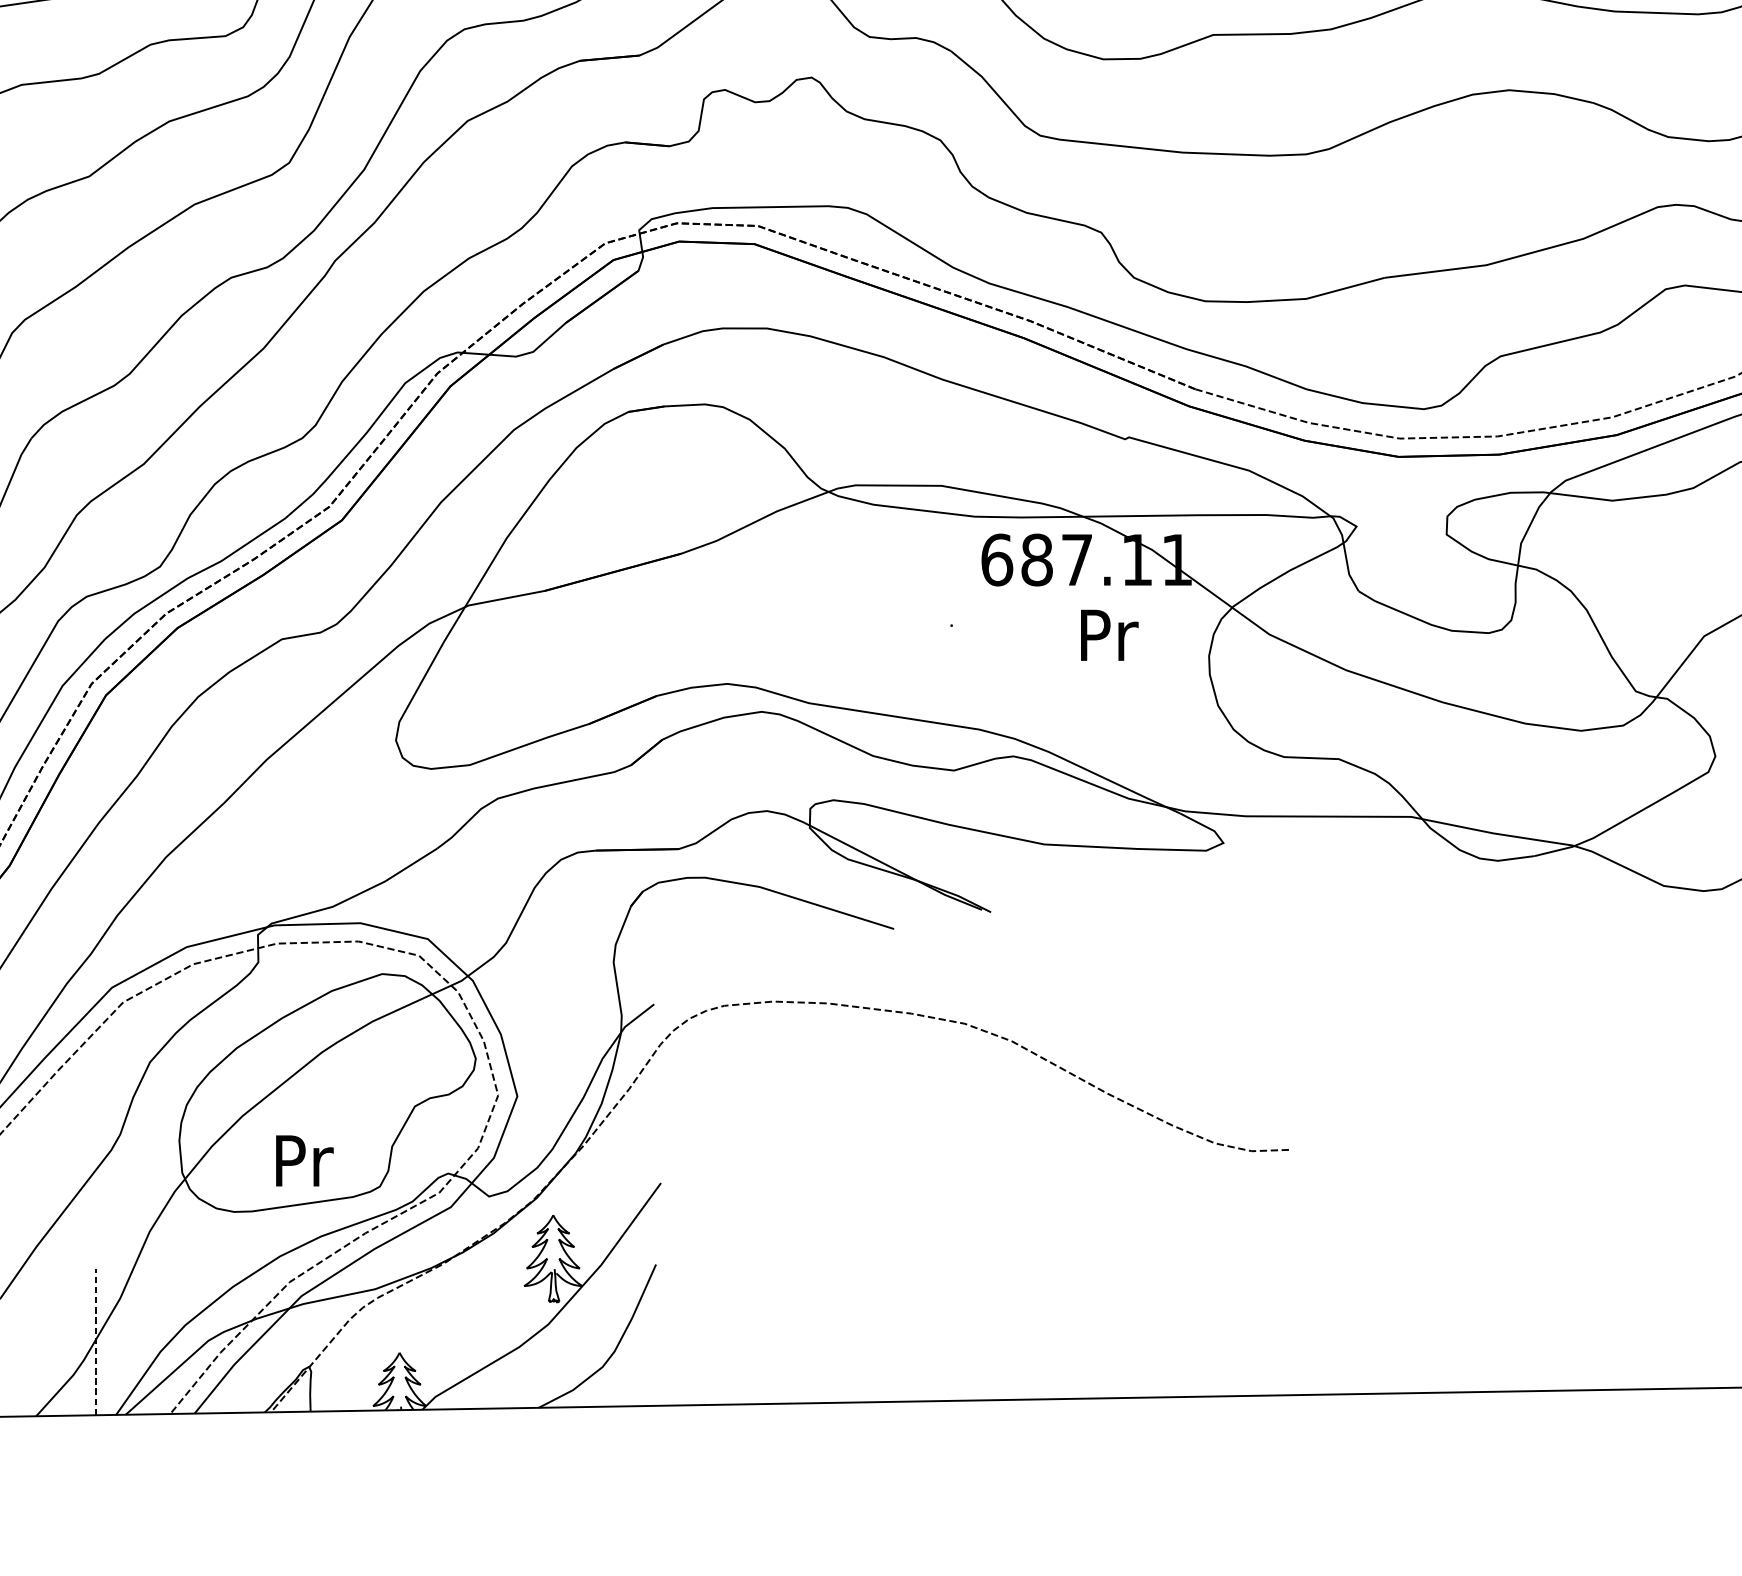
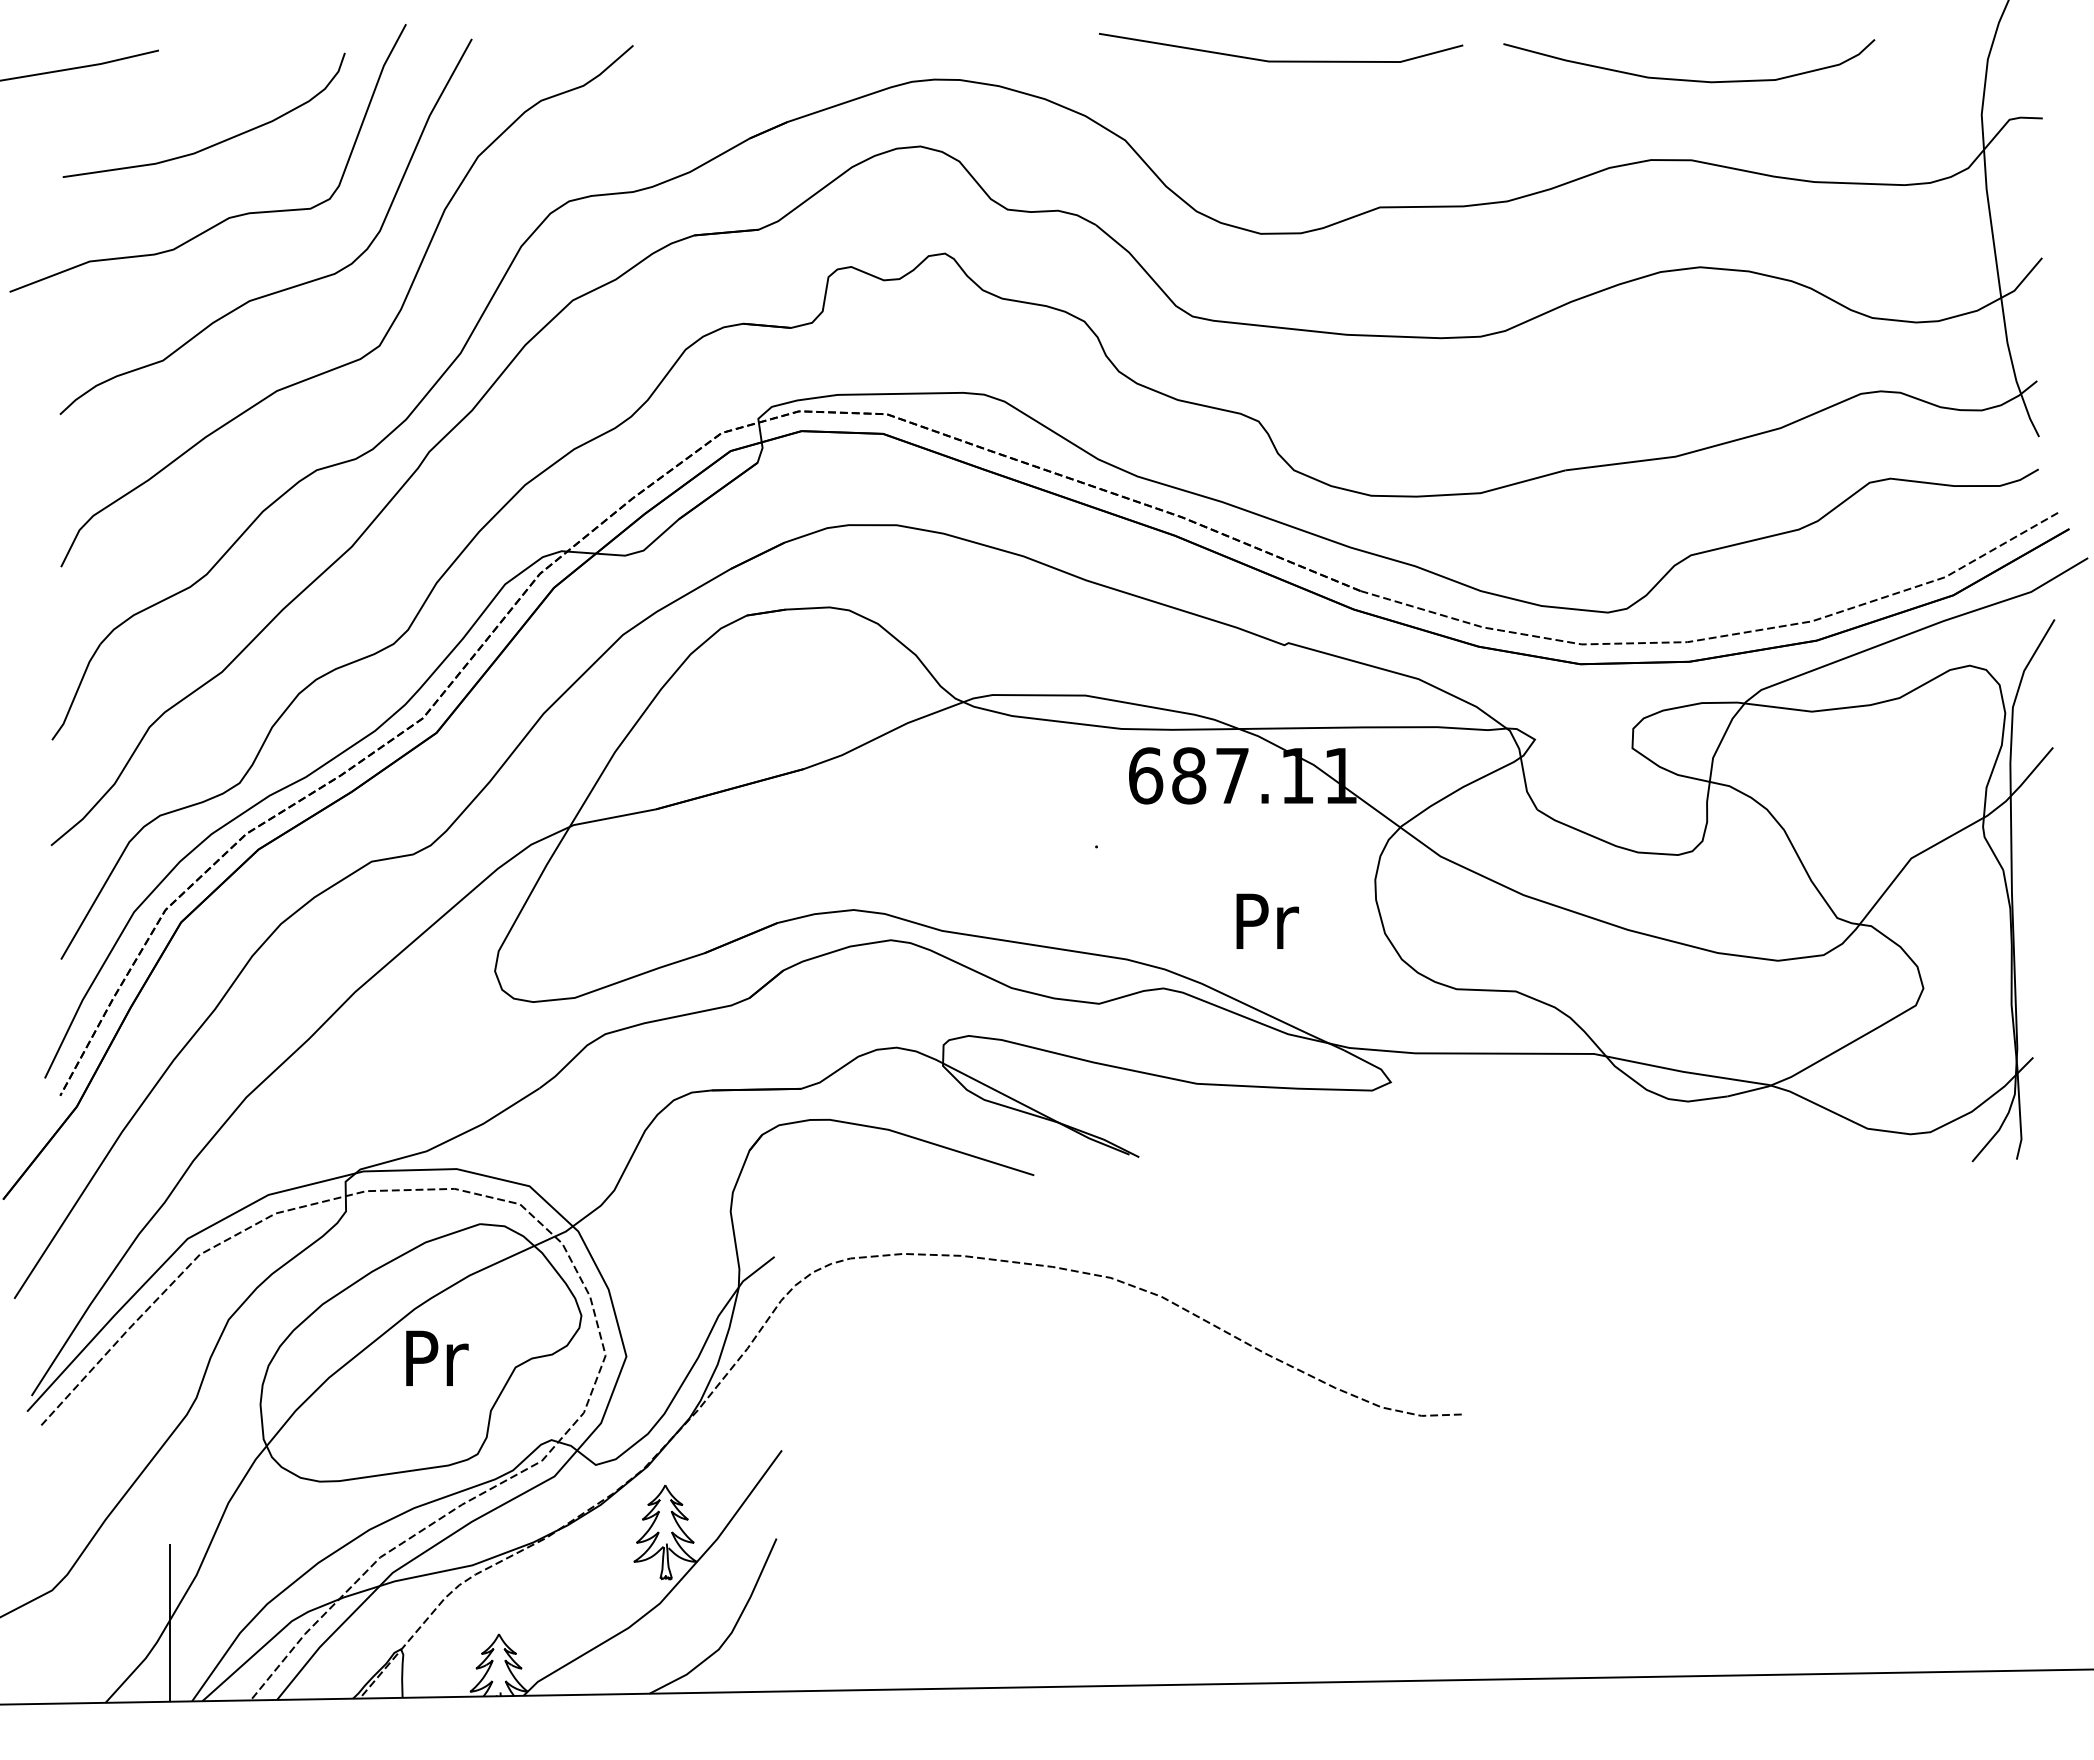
text: (1109, 634) -> (1267, 920), moved
text: (304, 1160) -> (437, 1357), moved
line: (95, 1342) -> (169, 1622), dashed -> solid

